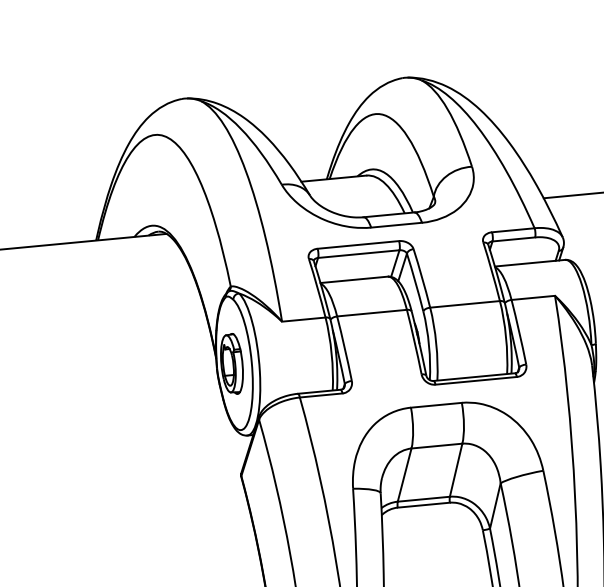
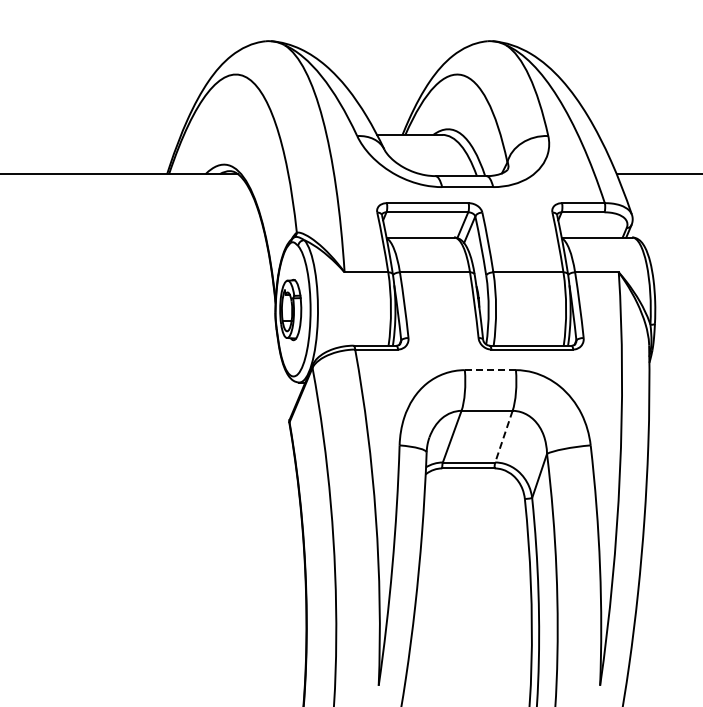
line: (436, 405) -> (490, 370), solid -> dashed
line: (455, 471) -> (503, 437), solid -> dashed

